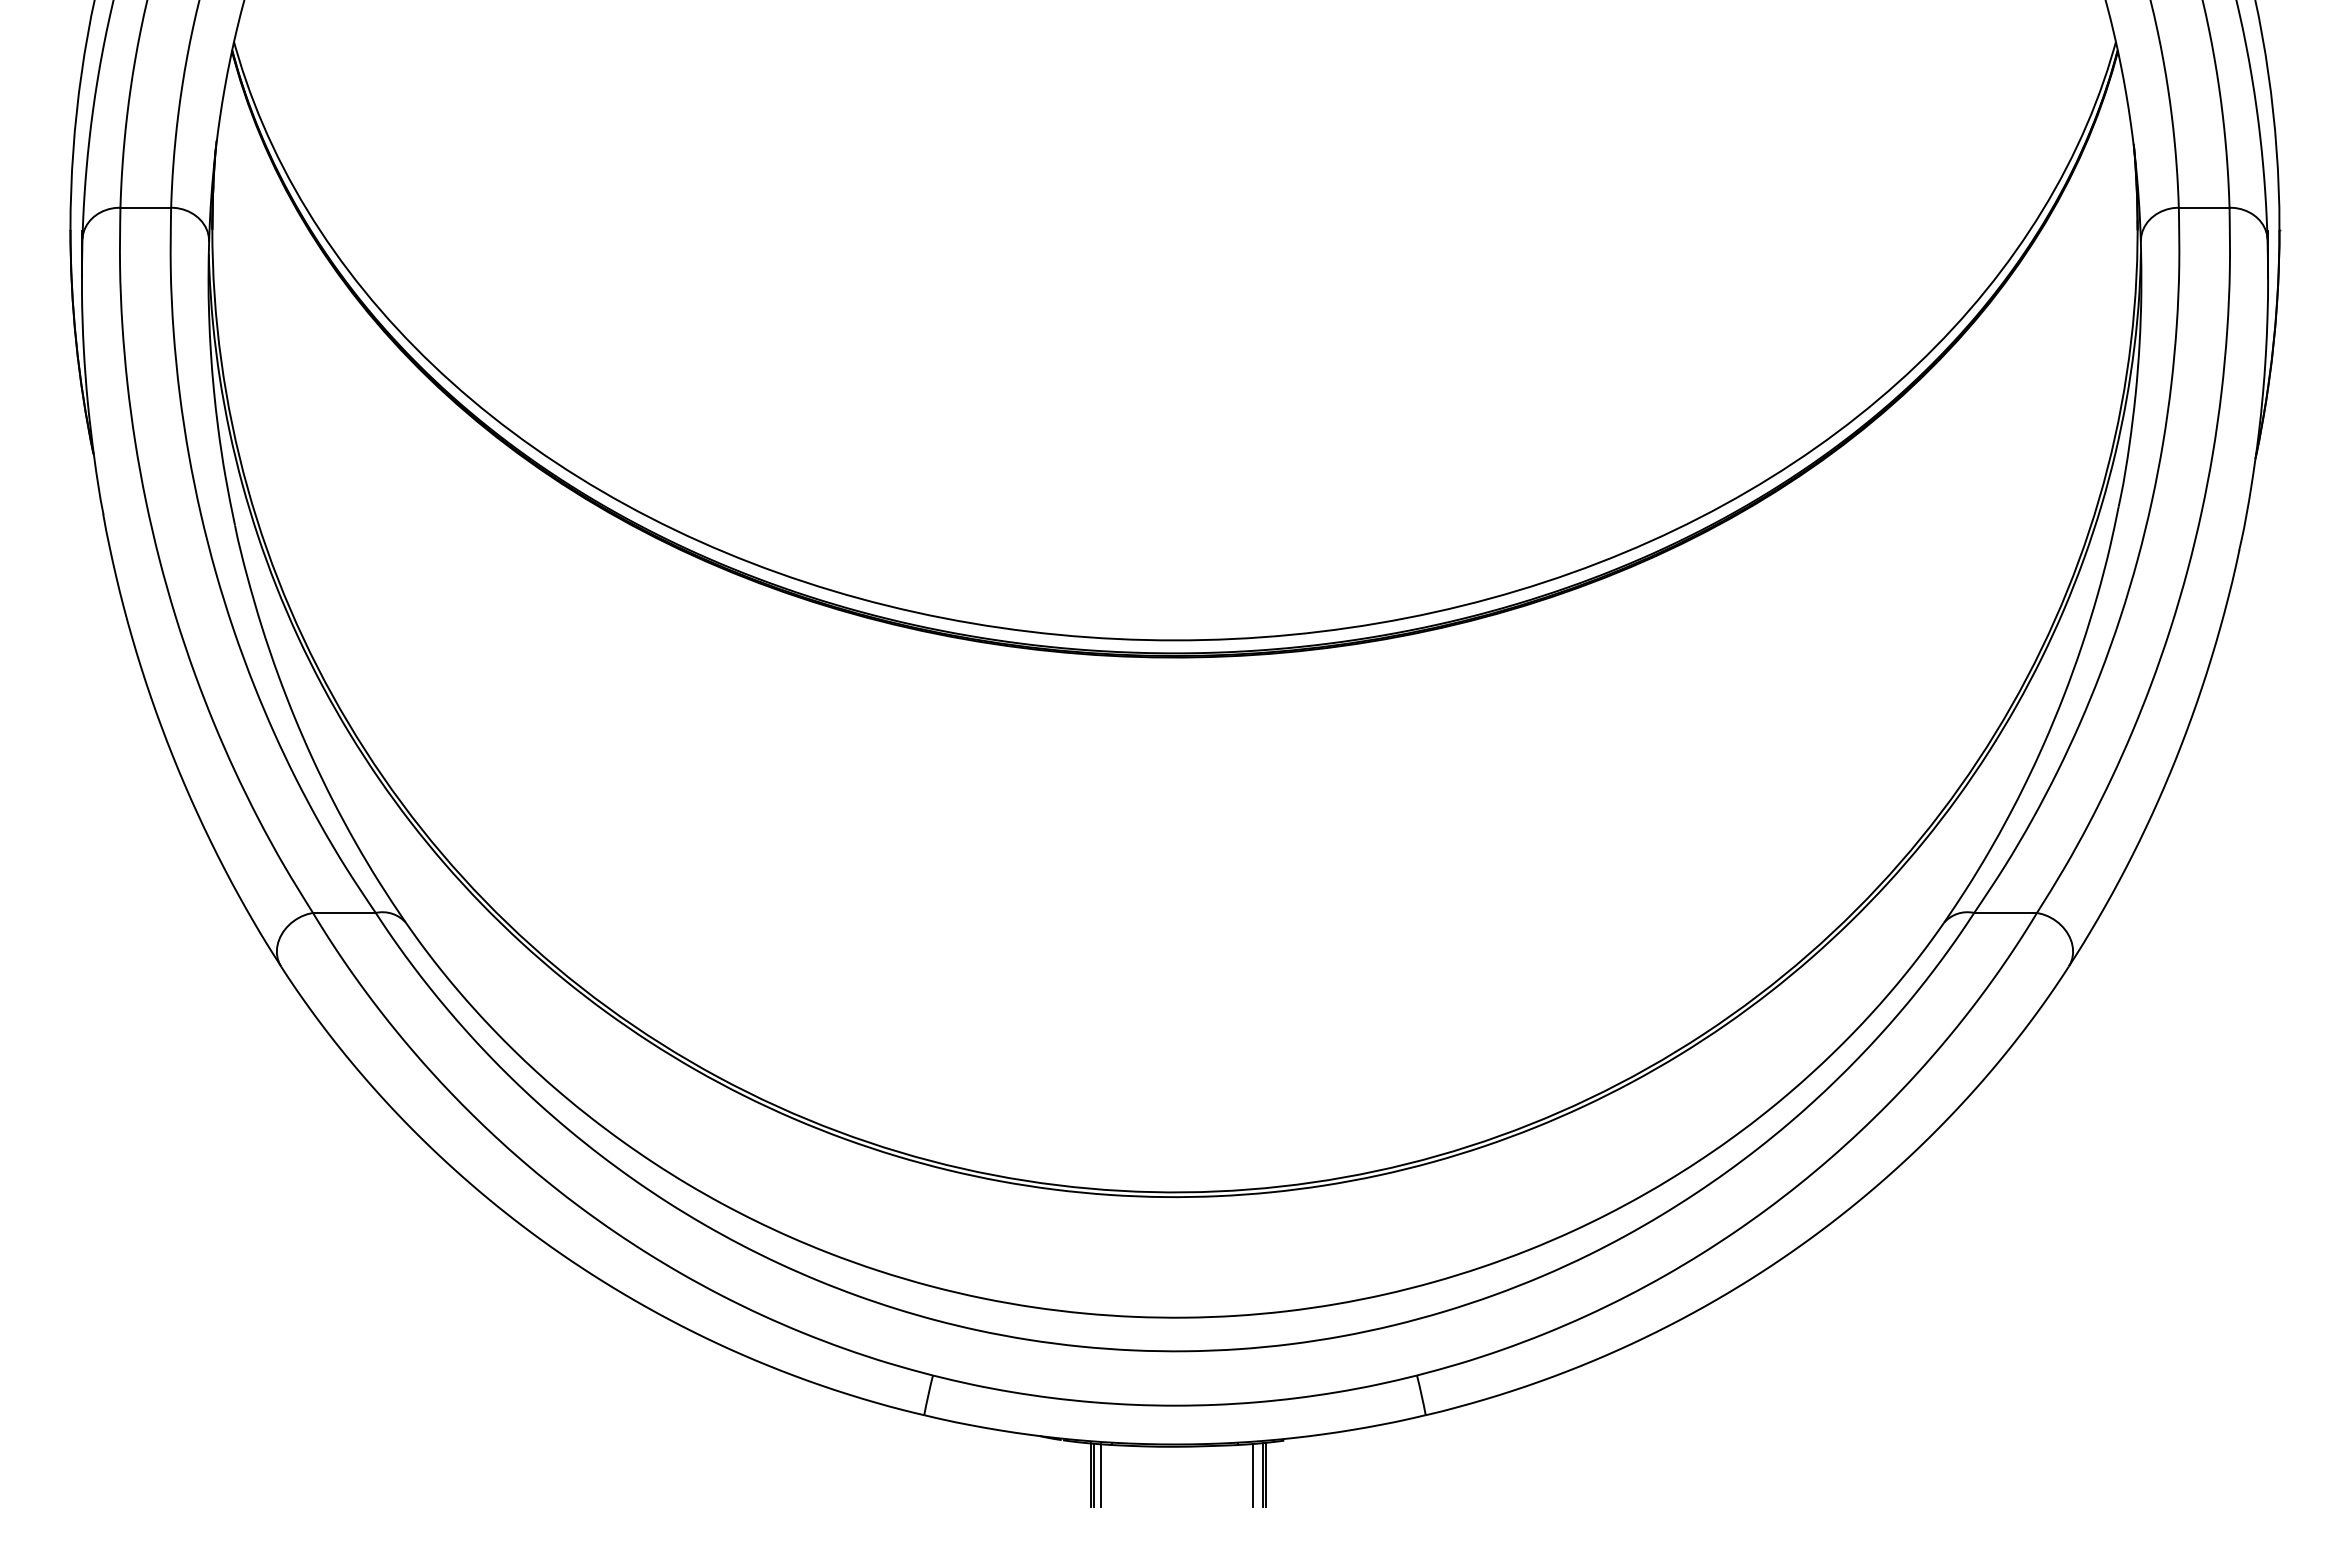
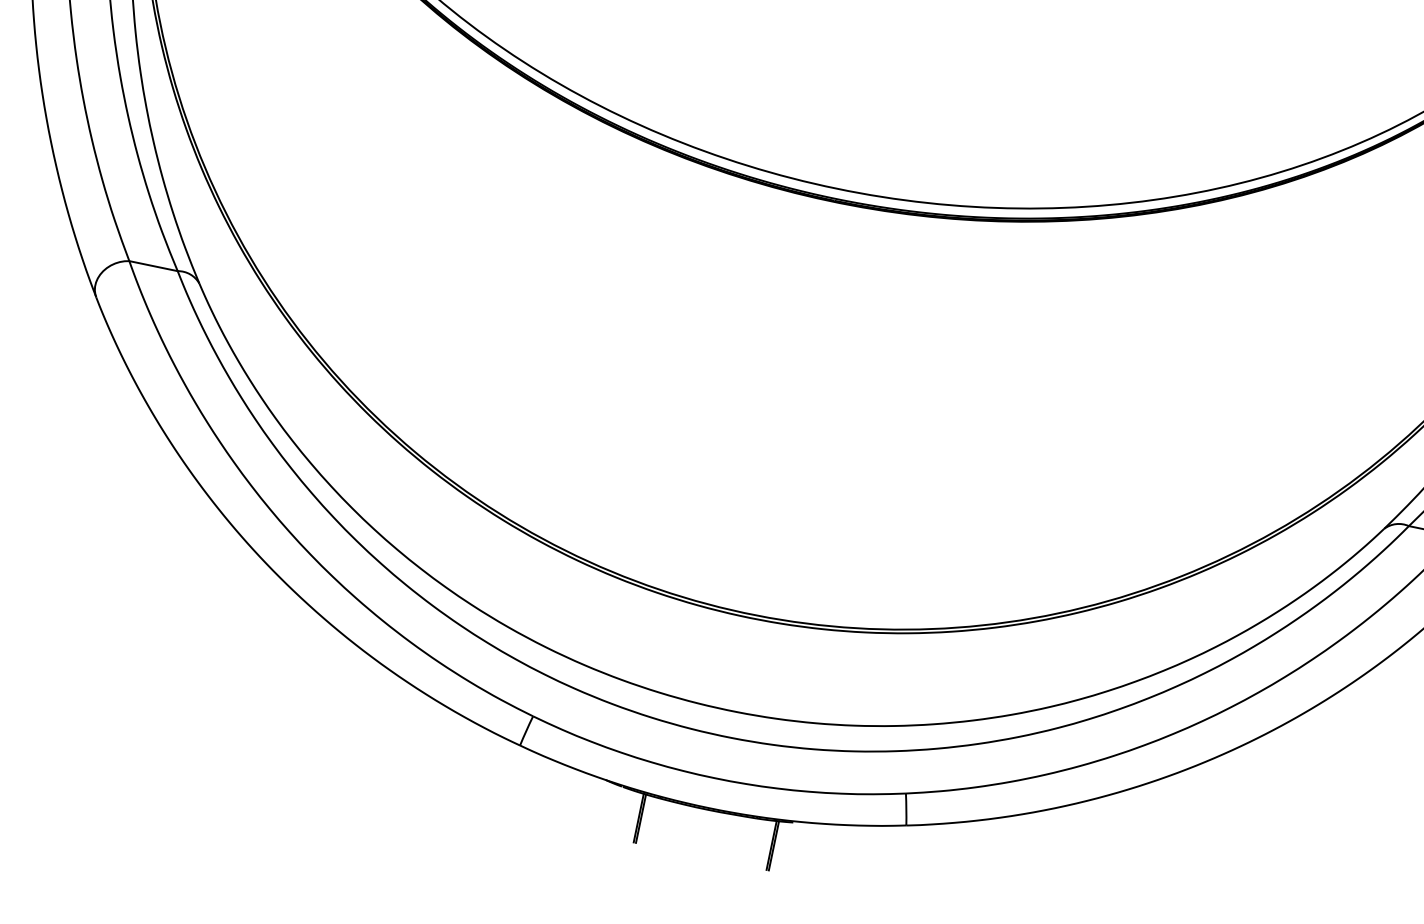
line: (1100, 1475) -> (646, 820), removed
line: (1252, 1475) -> (763, 844), removed

